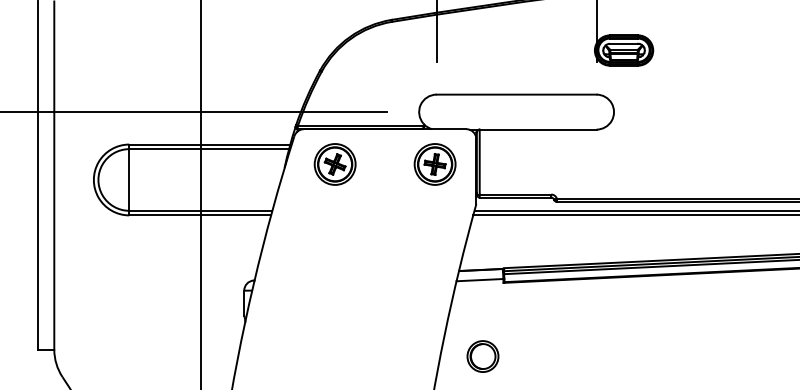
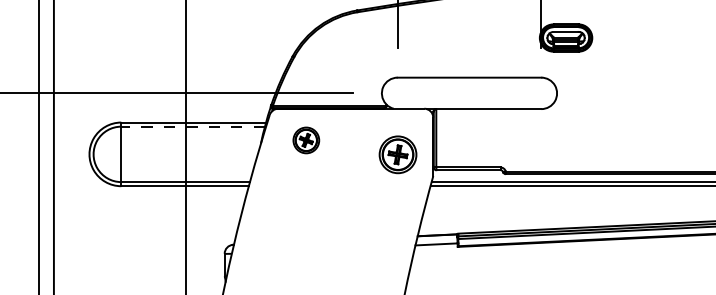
line: (209, 149) -> (193, 126), solid -> dashed
part: (334, 164) -> (305, 140), size x0.7
part: (434, 164) -> (397, 154), moved

